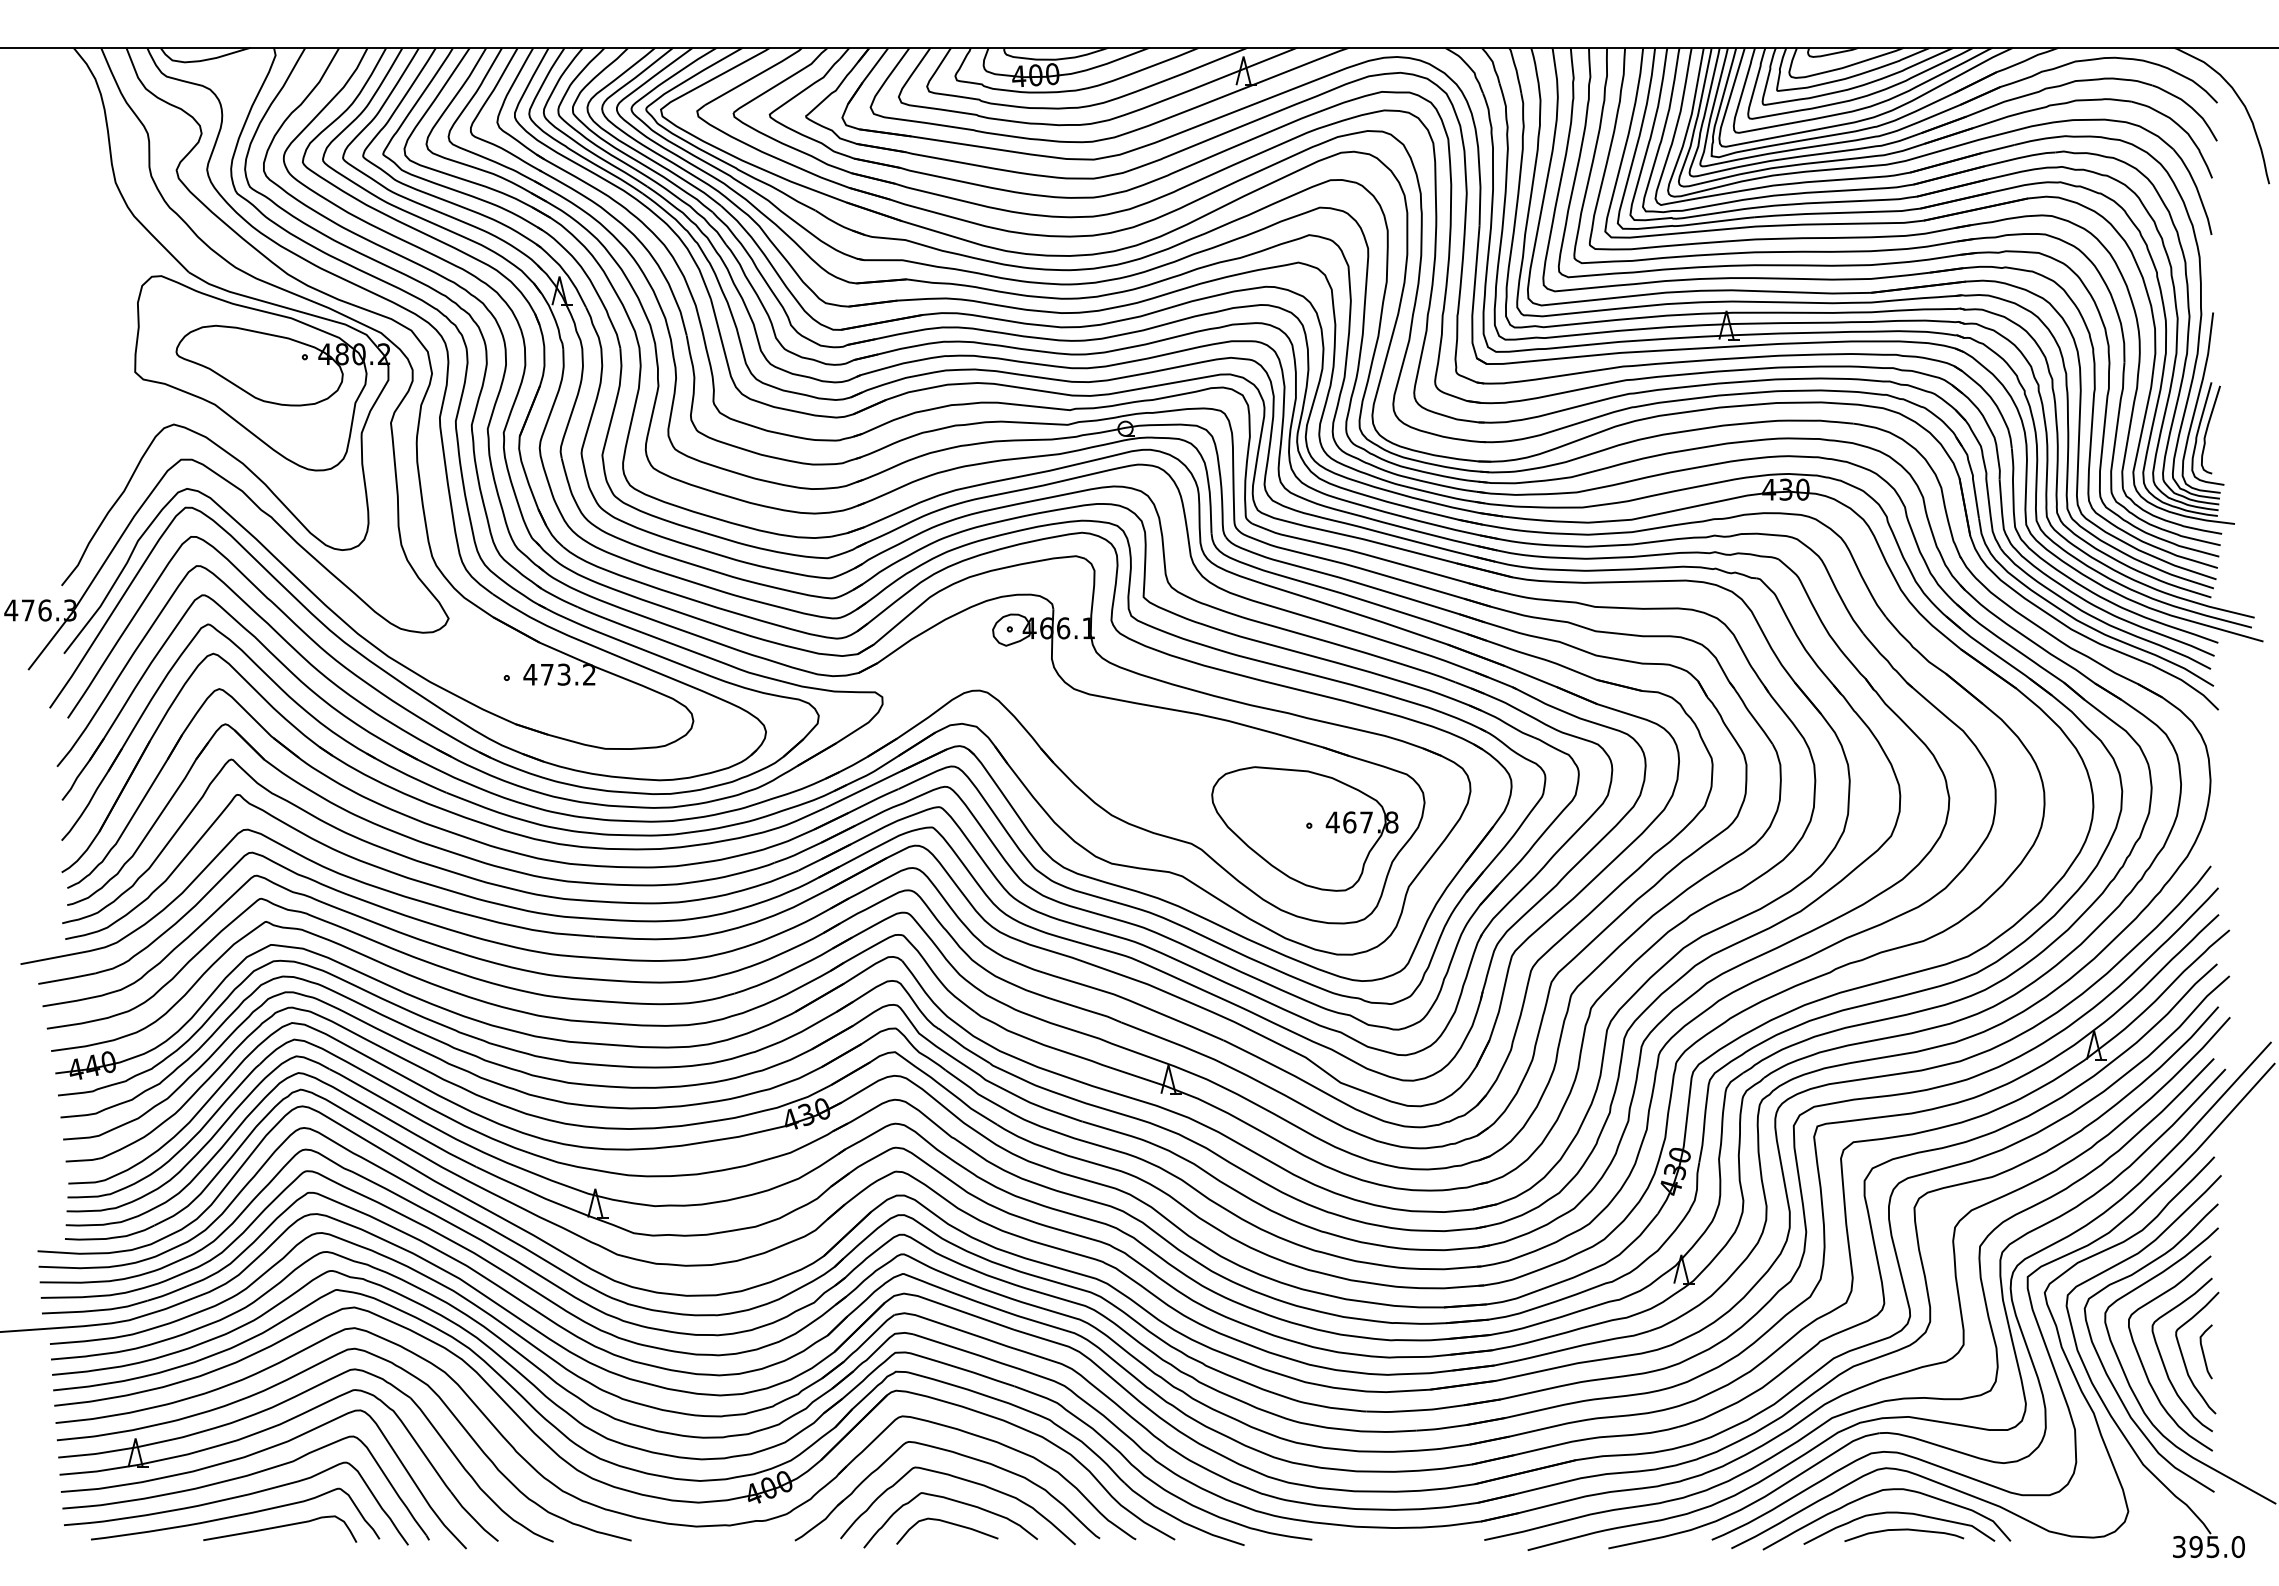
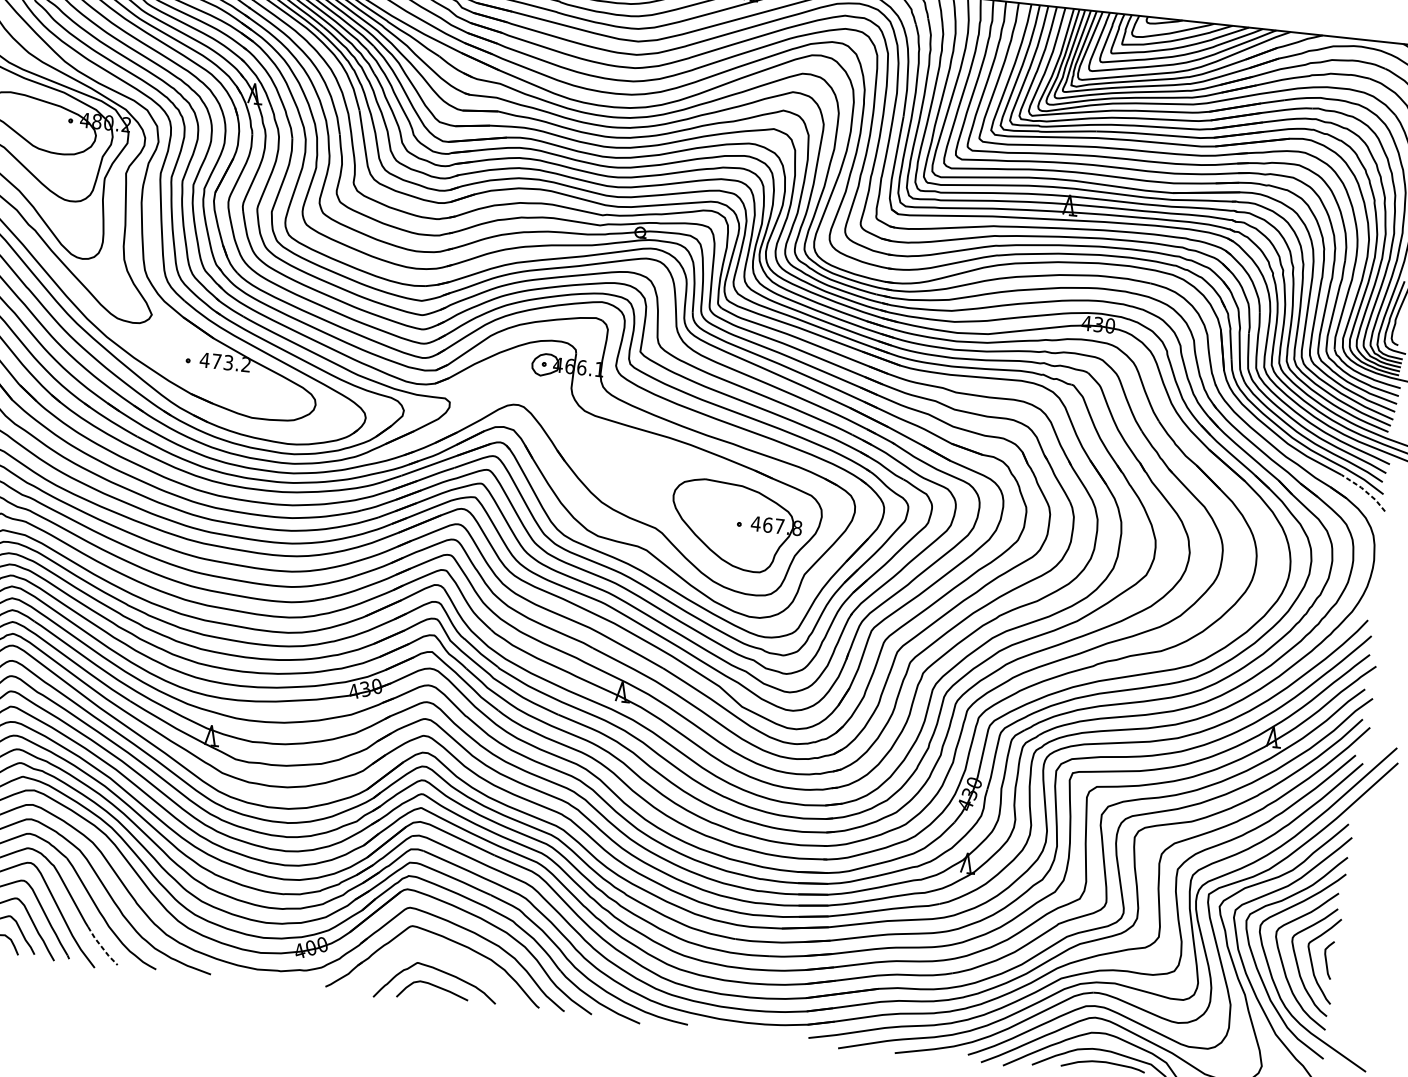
line: (2187, 683) -> (1365, 490), solid -> dashed
curve: (966, 1481) -> (450, 958), removed
line: (473, 1518) -> (101, 947), solid -> dashed

